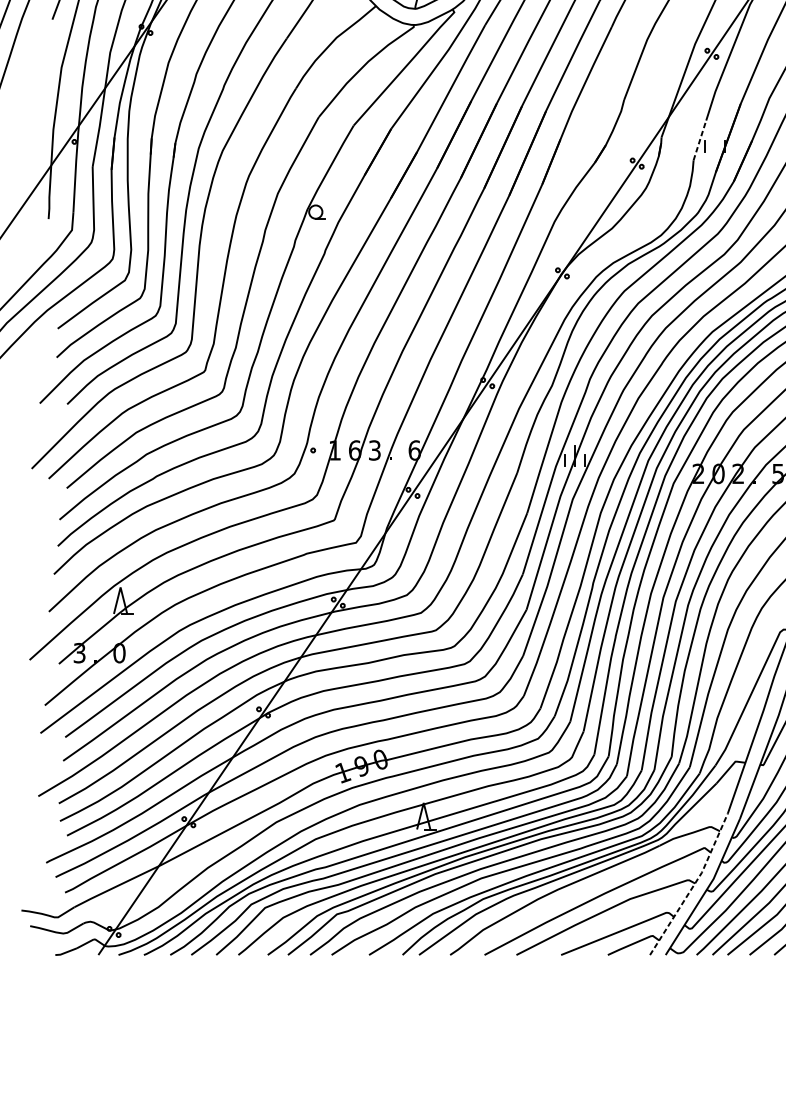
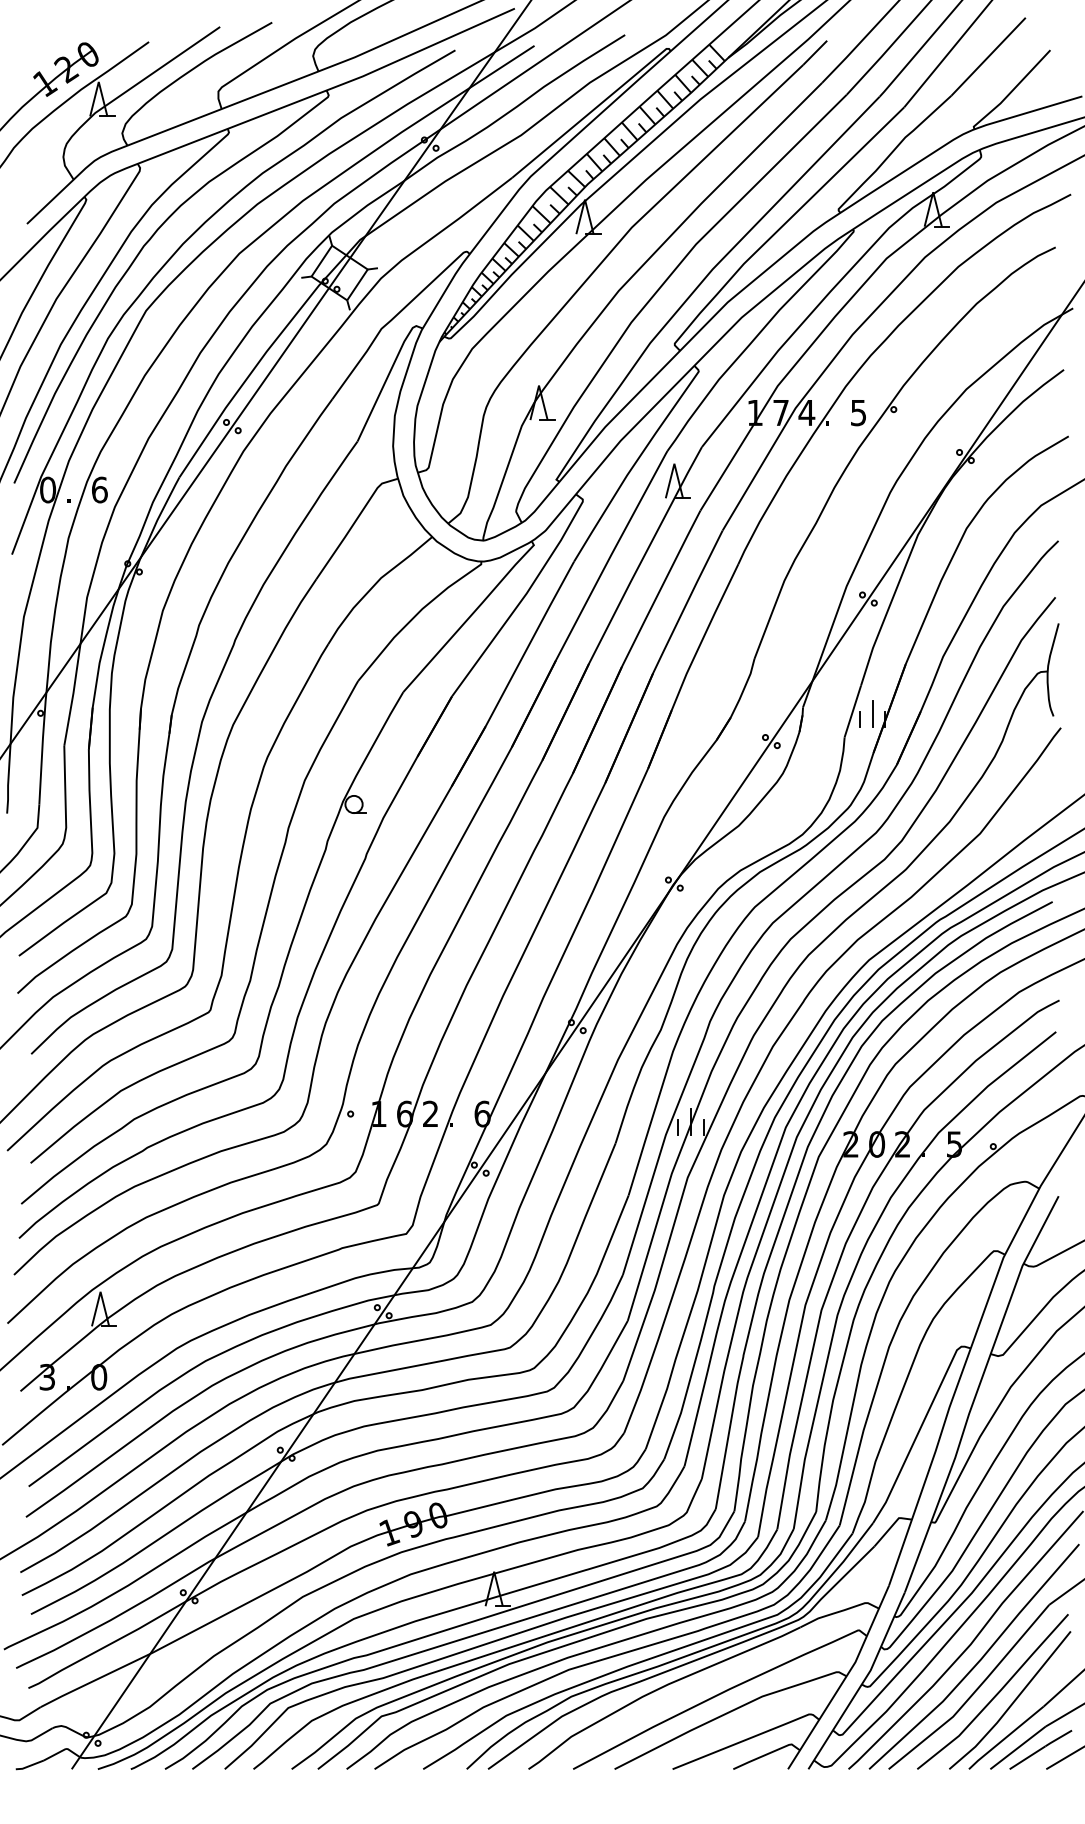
line: (699, 140) -> (852, 711), dashed -> solid
line: (715, 142) -> (872, 713), added
text: (374, 450) -> (430, 1114), 3 -> 2
line: (693, 885) -> (844, 1679), dashed -> solid

